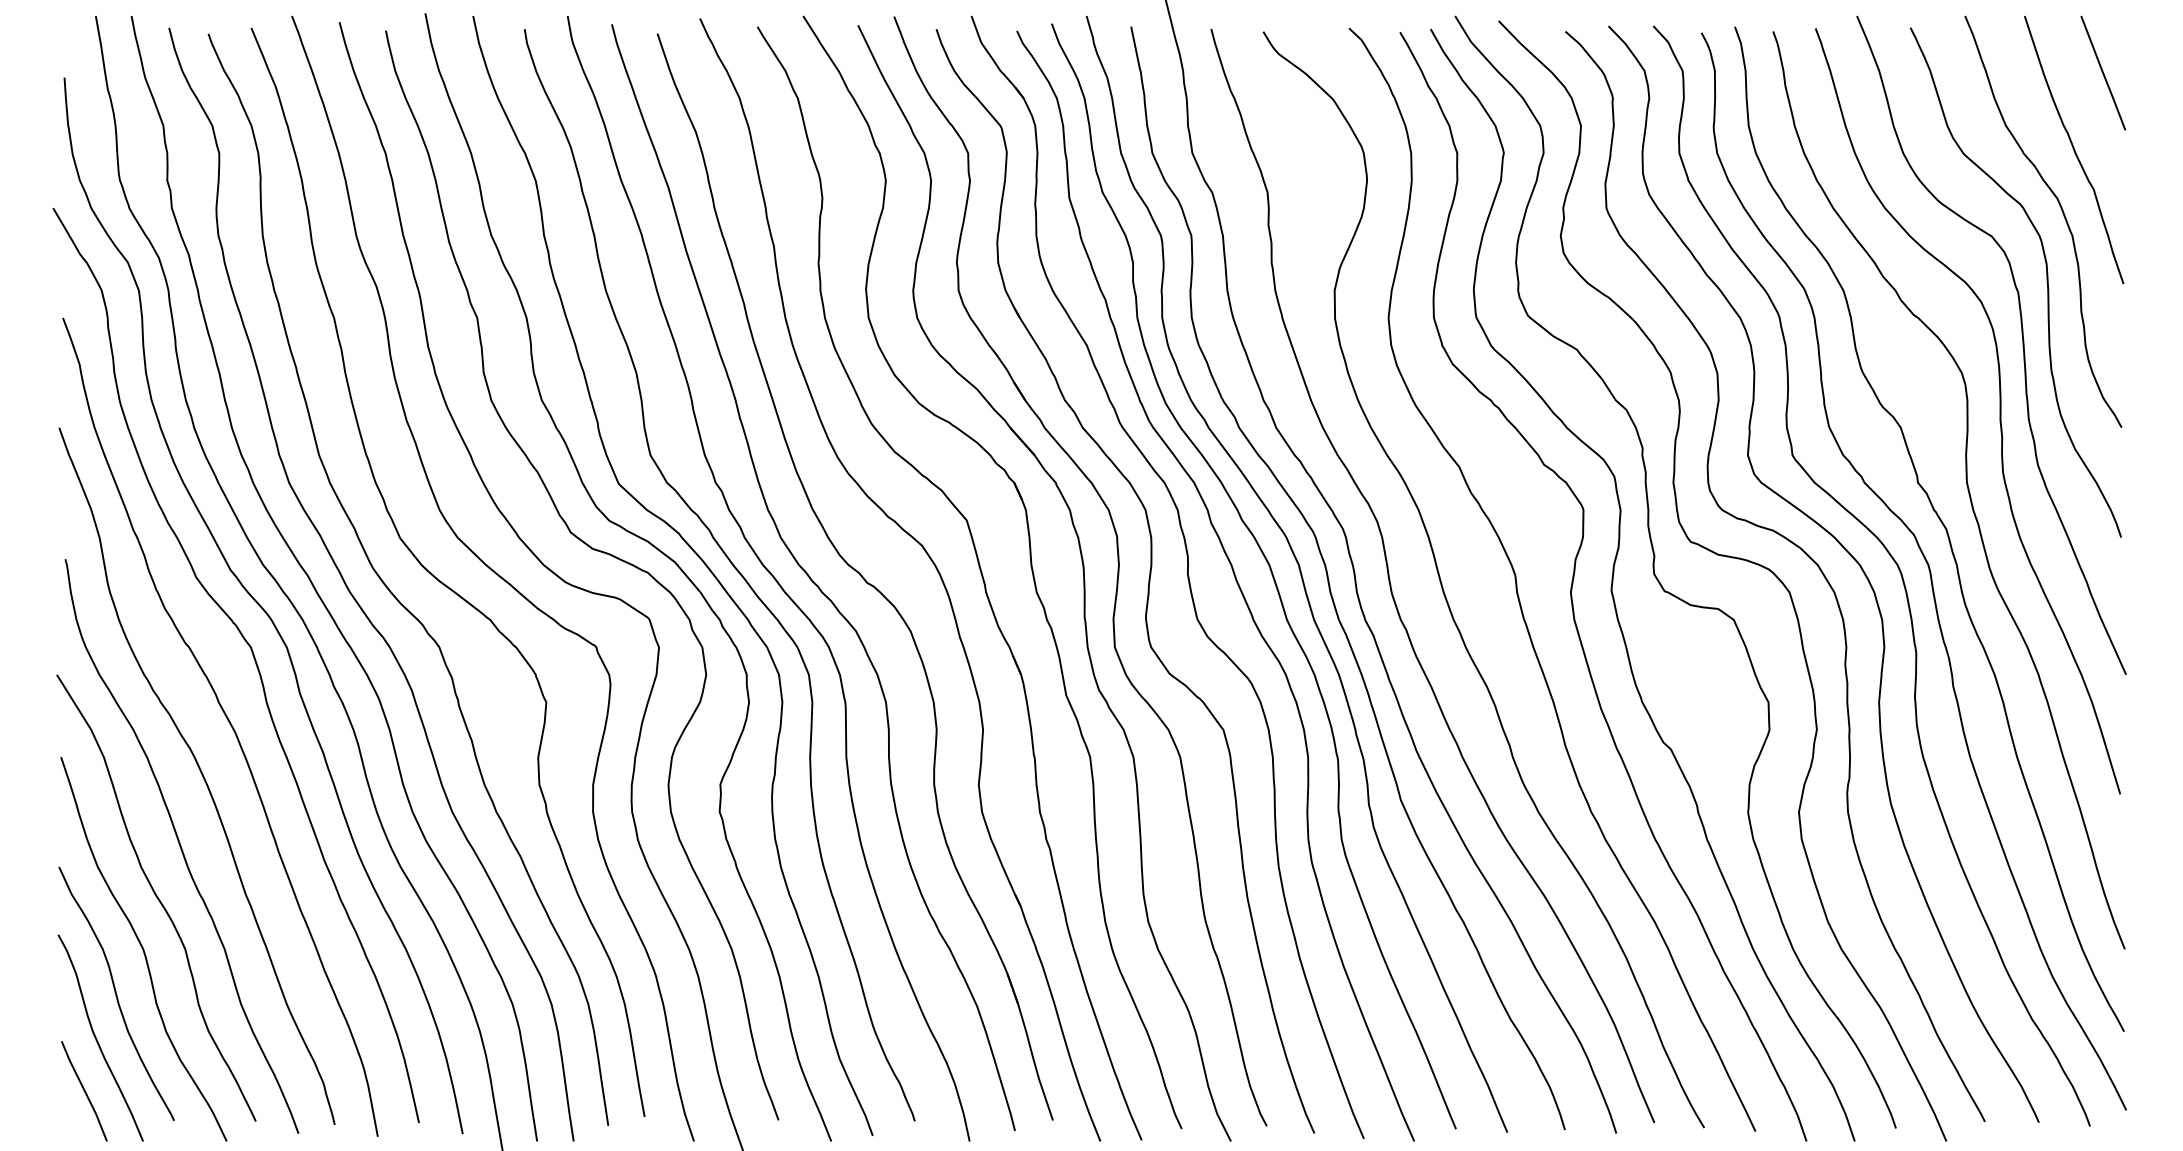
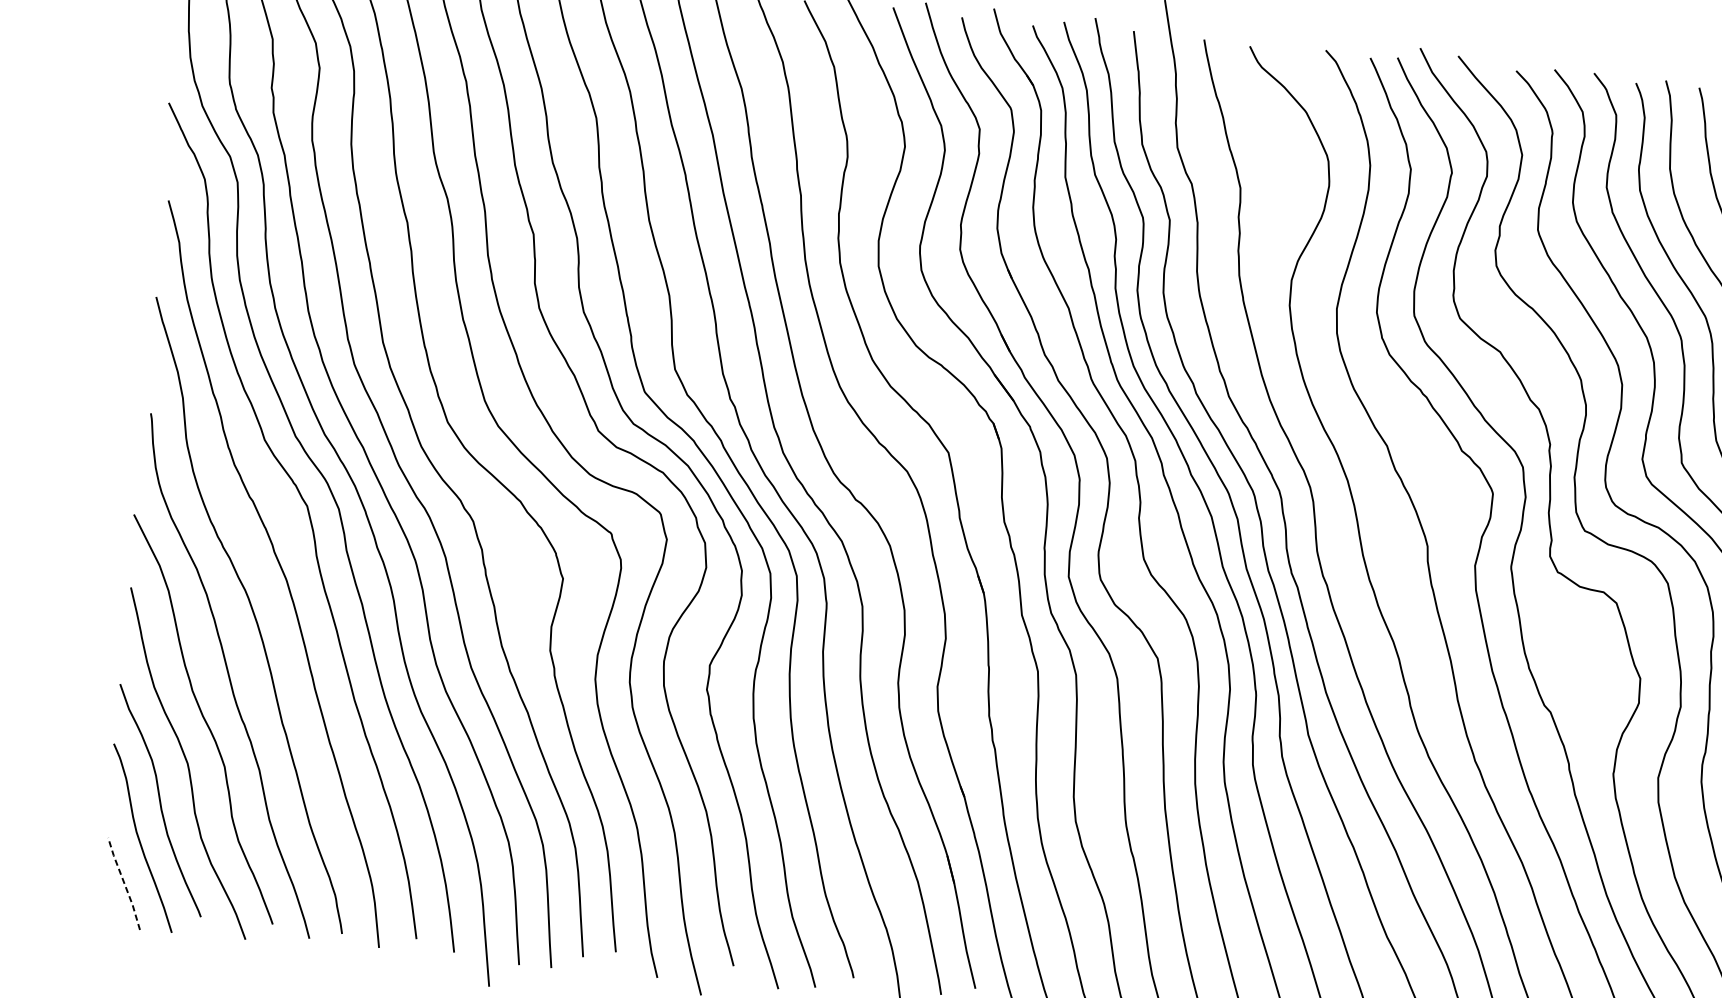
line: (84, 1090) -> (124, 883), solid -> dashed

